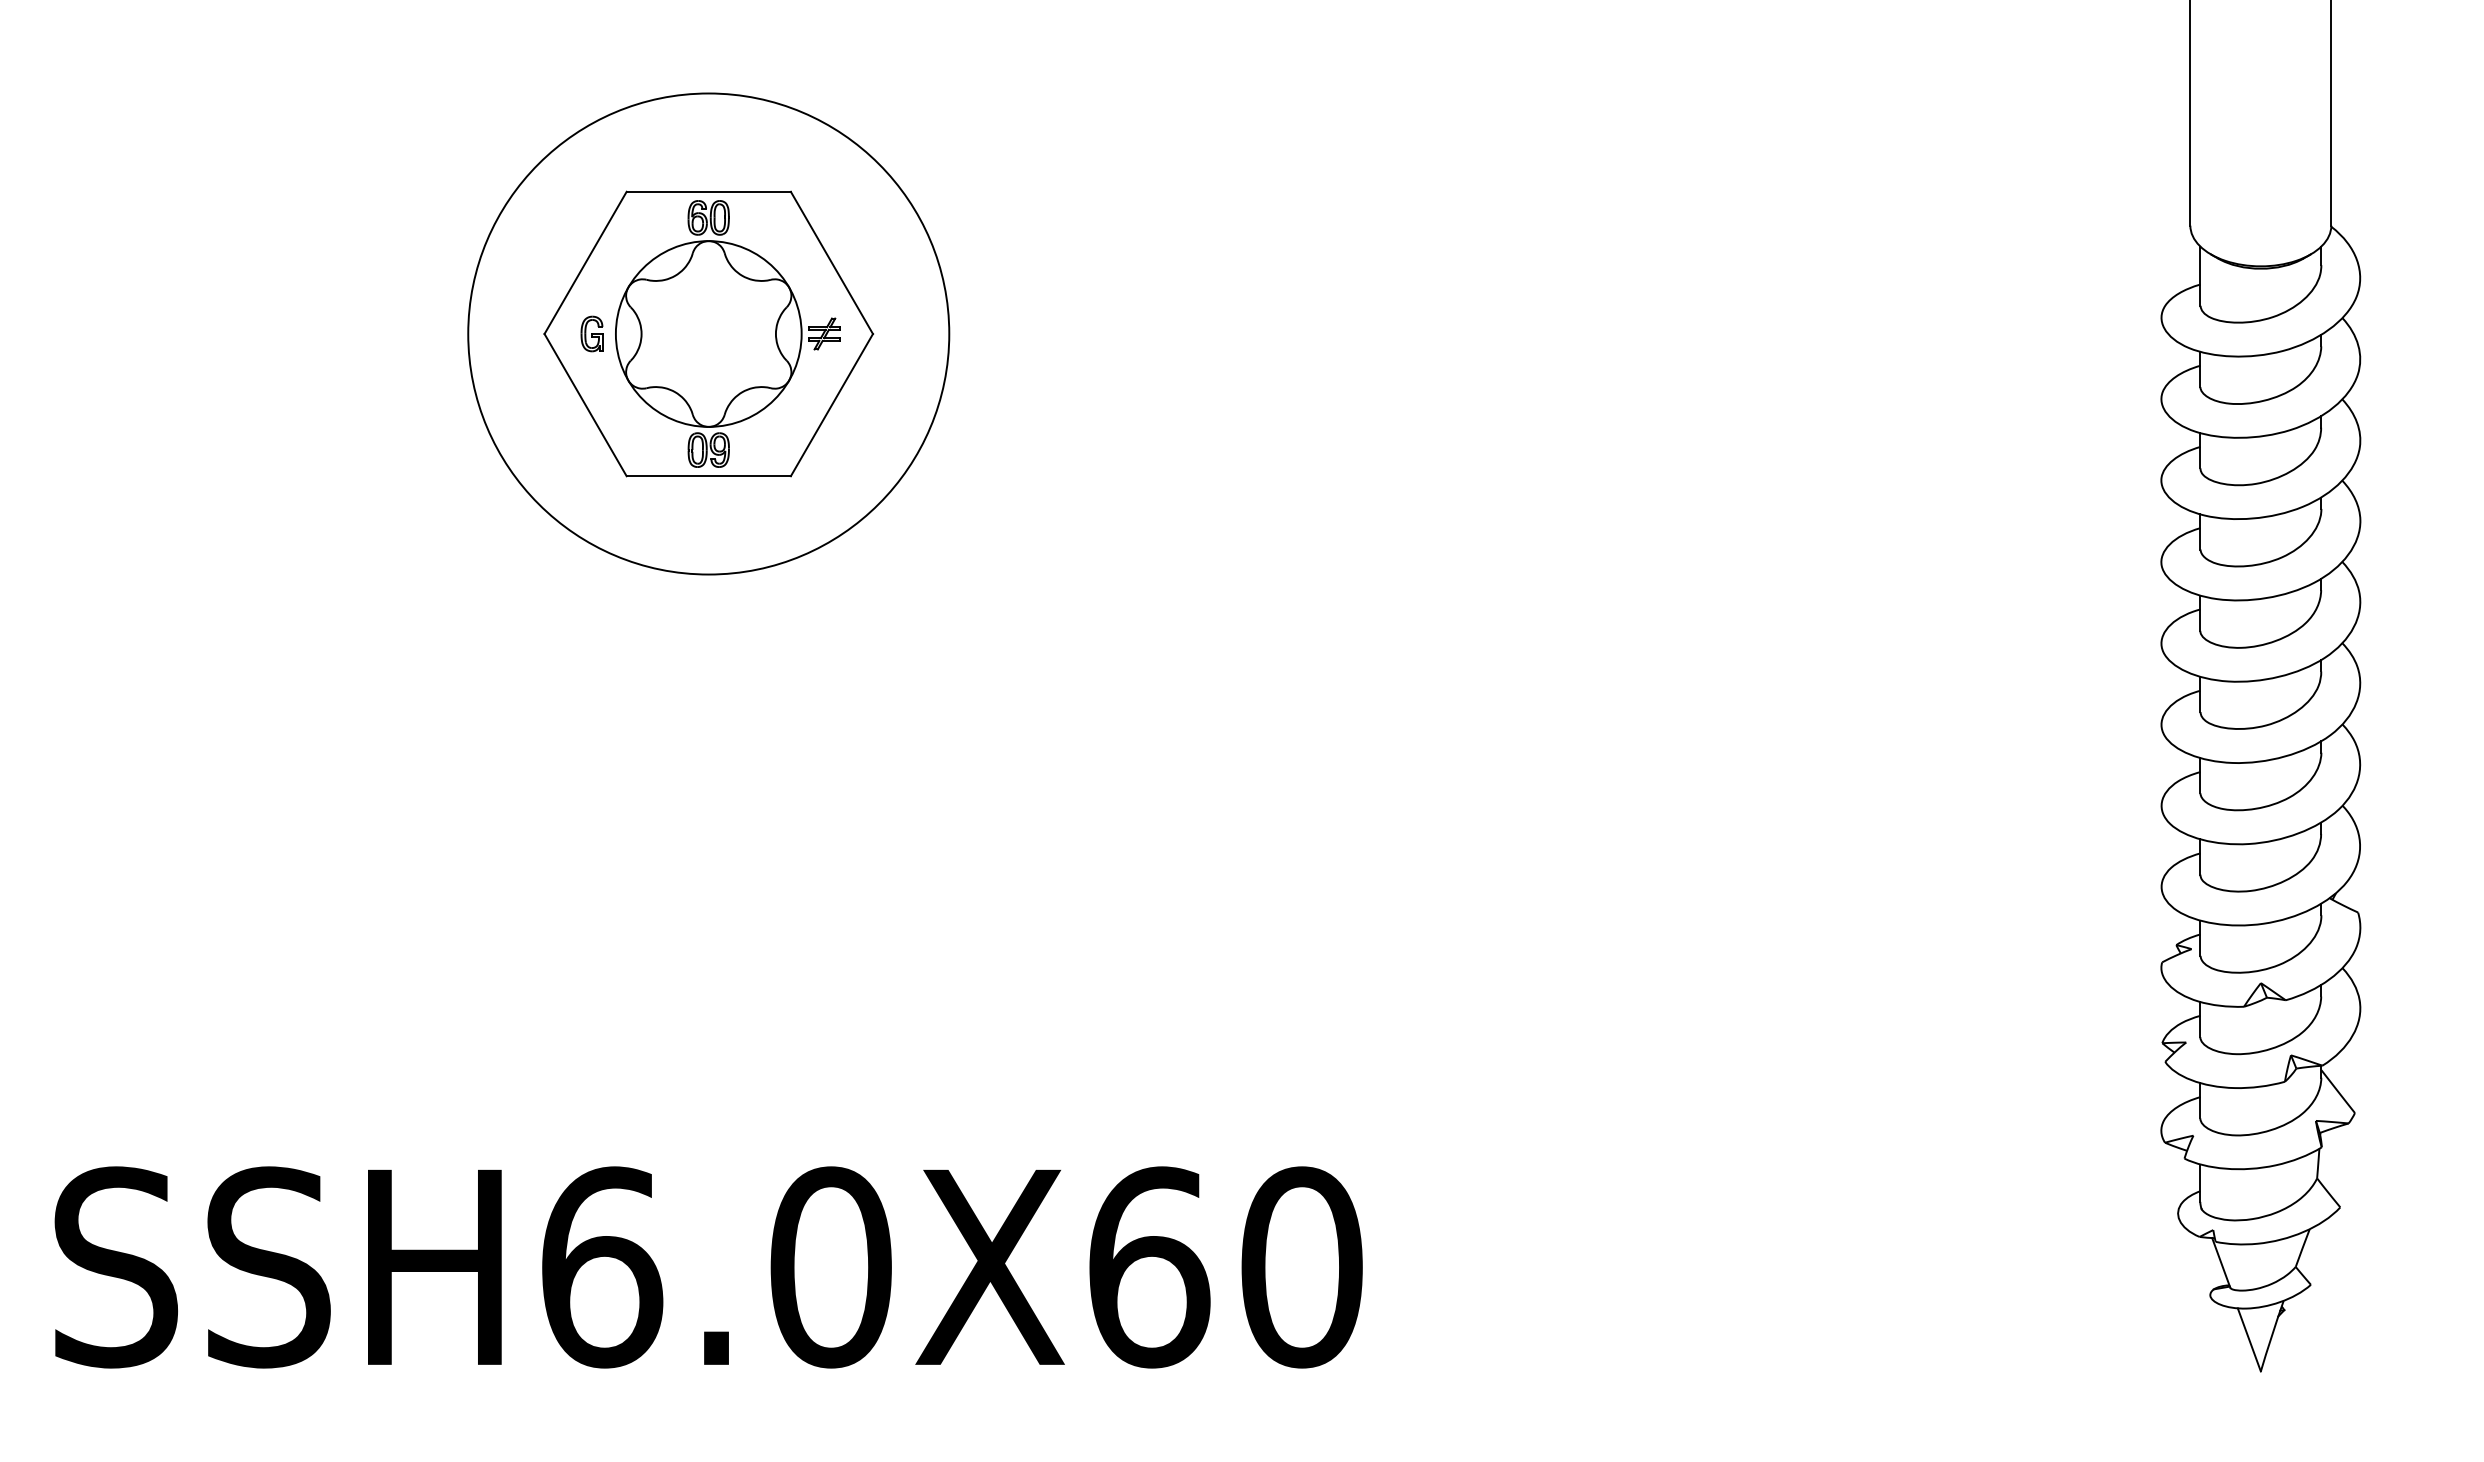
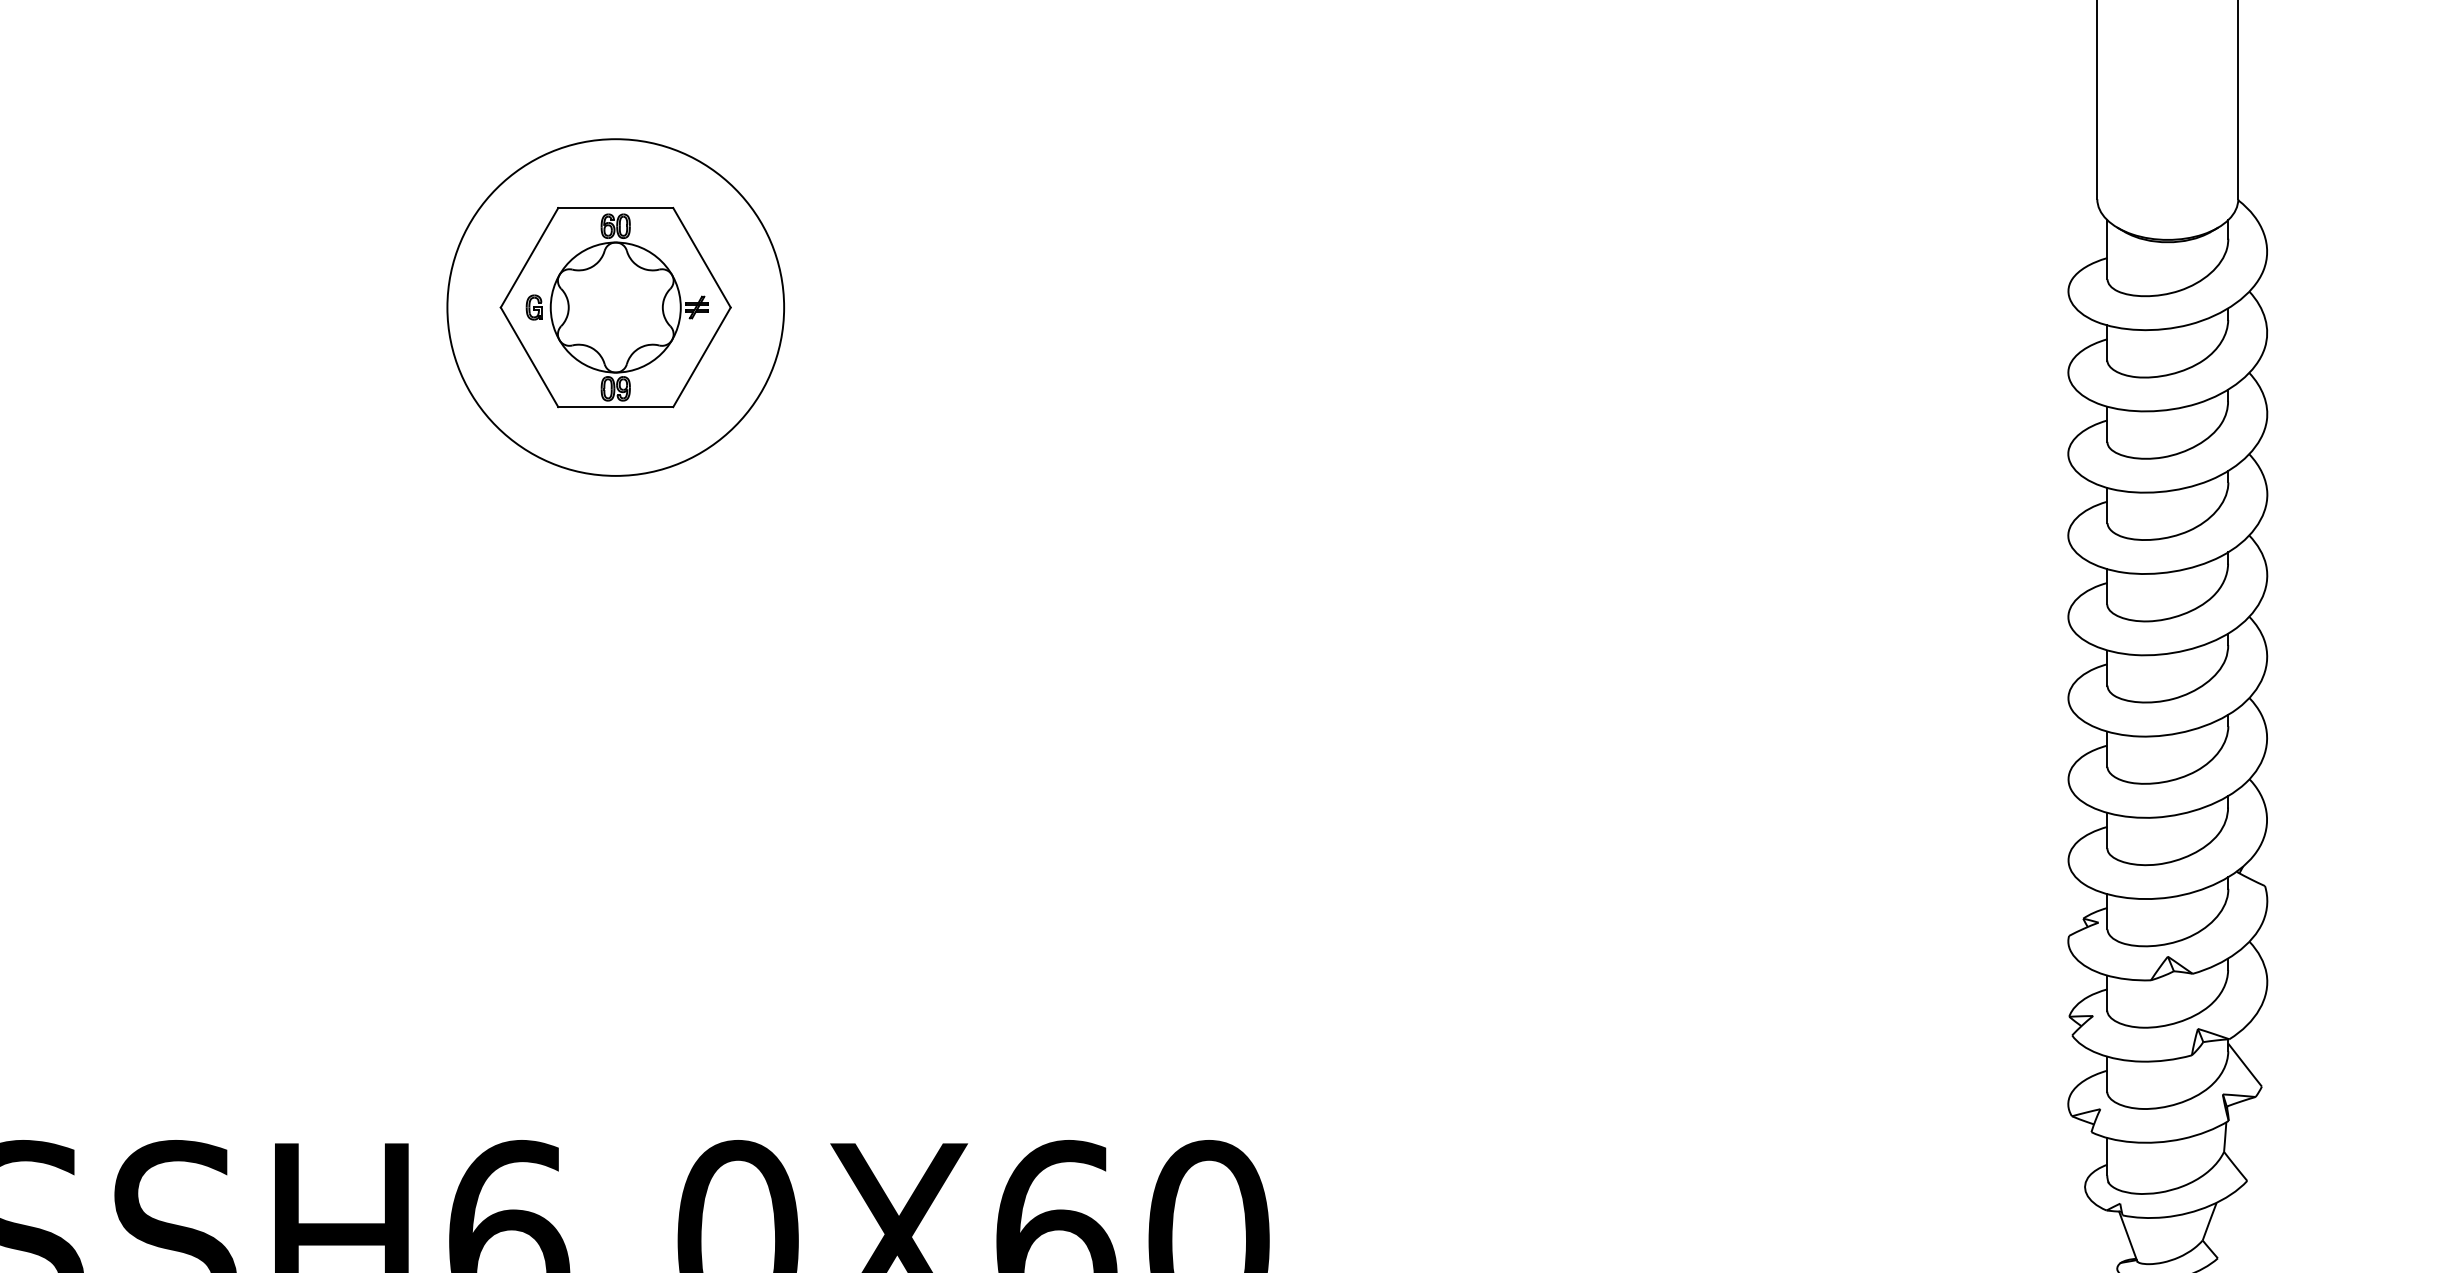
part: (708, 333) -> (615, 307), size x0.7

